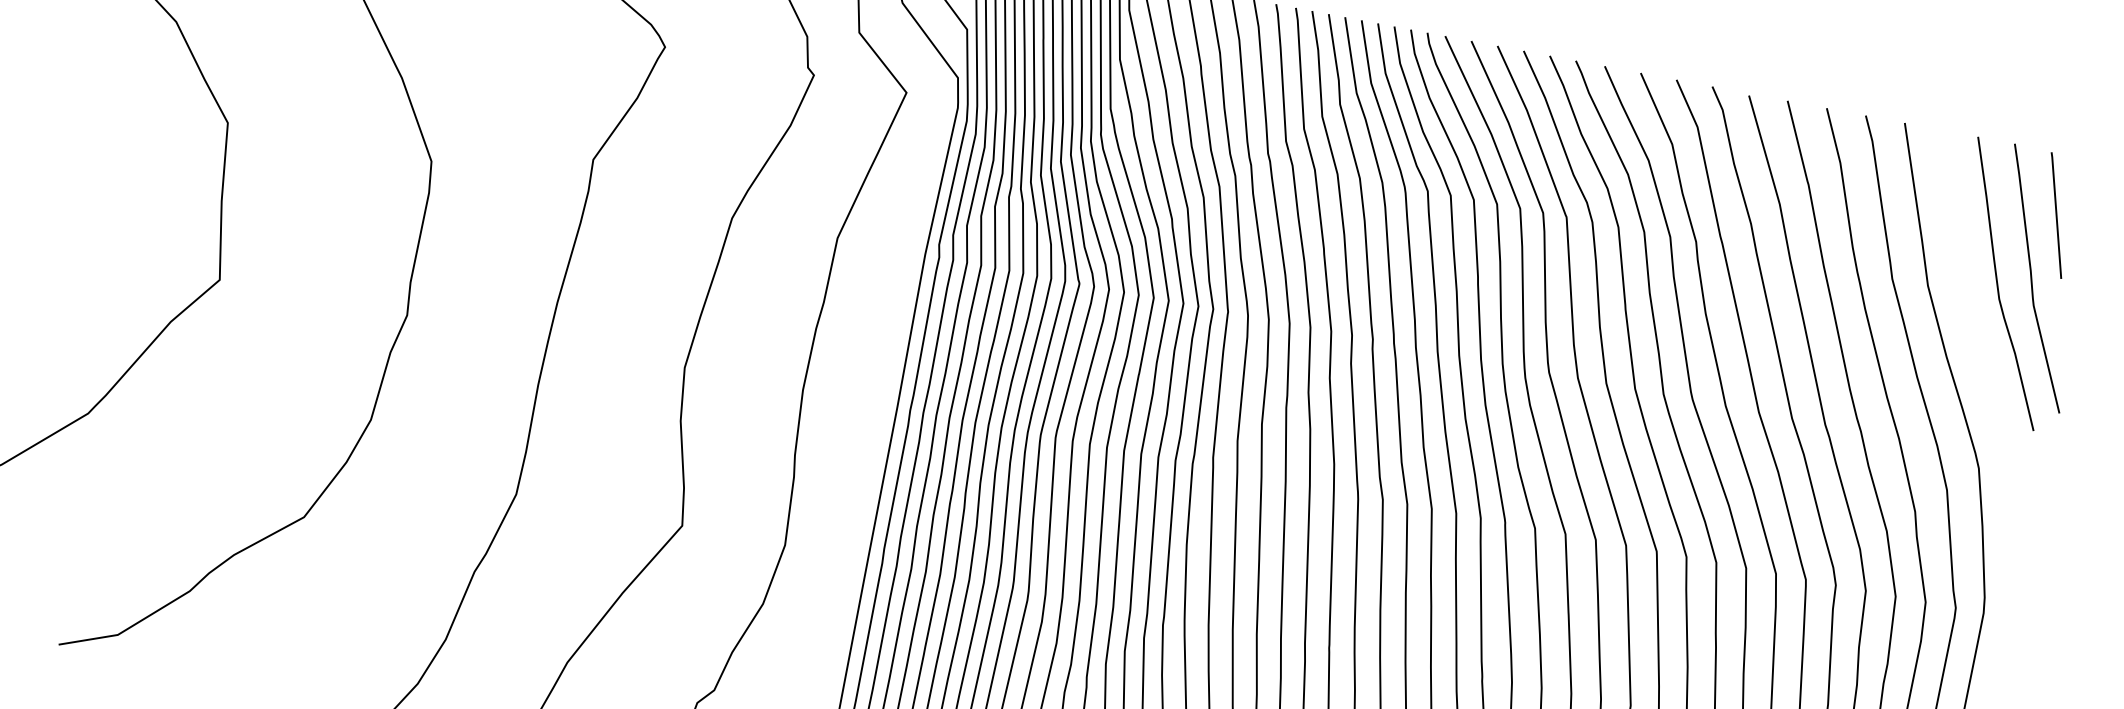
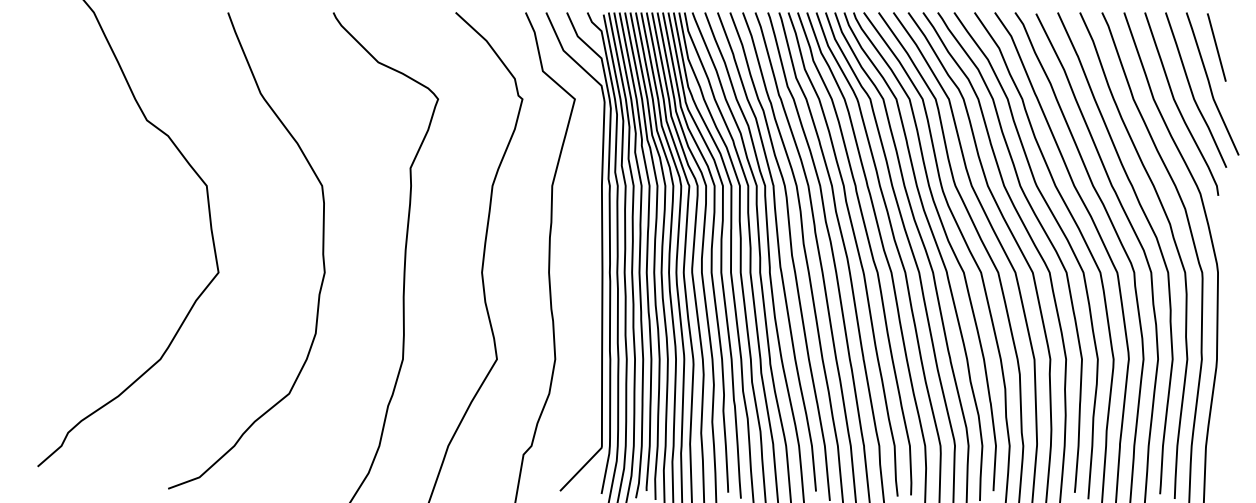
curve: (1968, 303) -> (1177, 104), added

